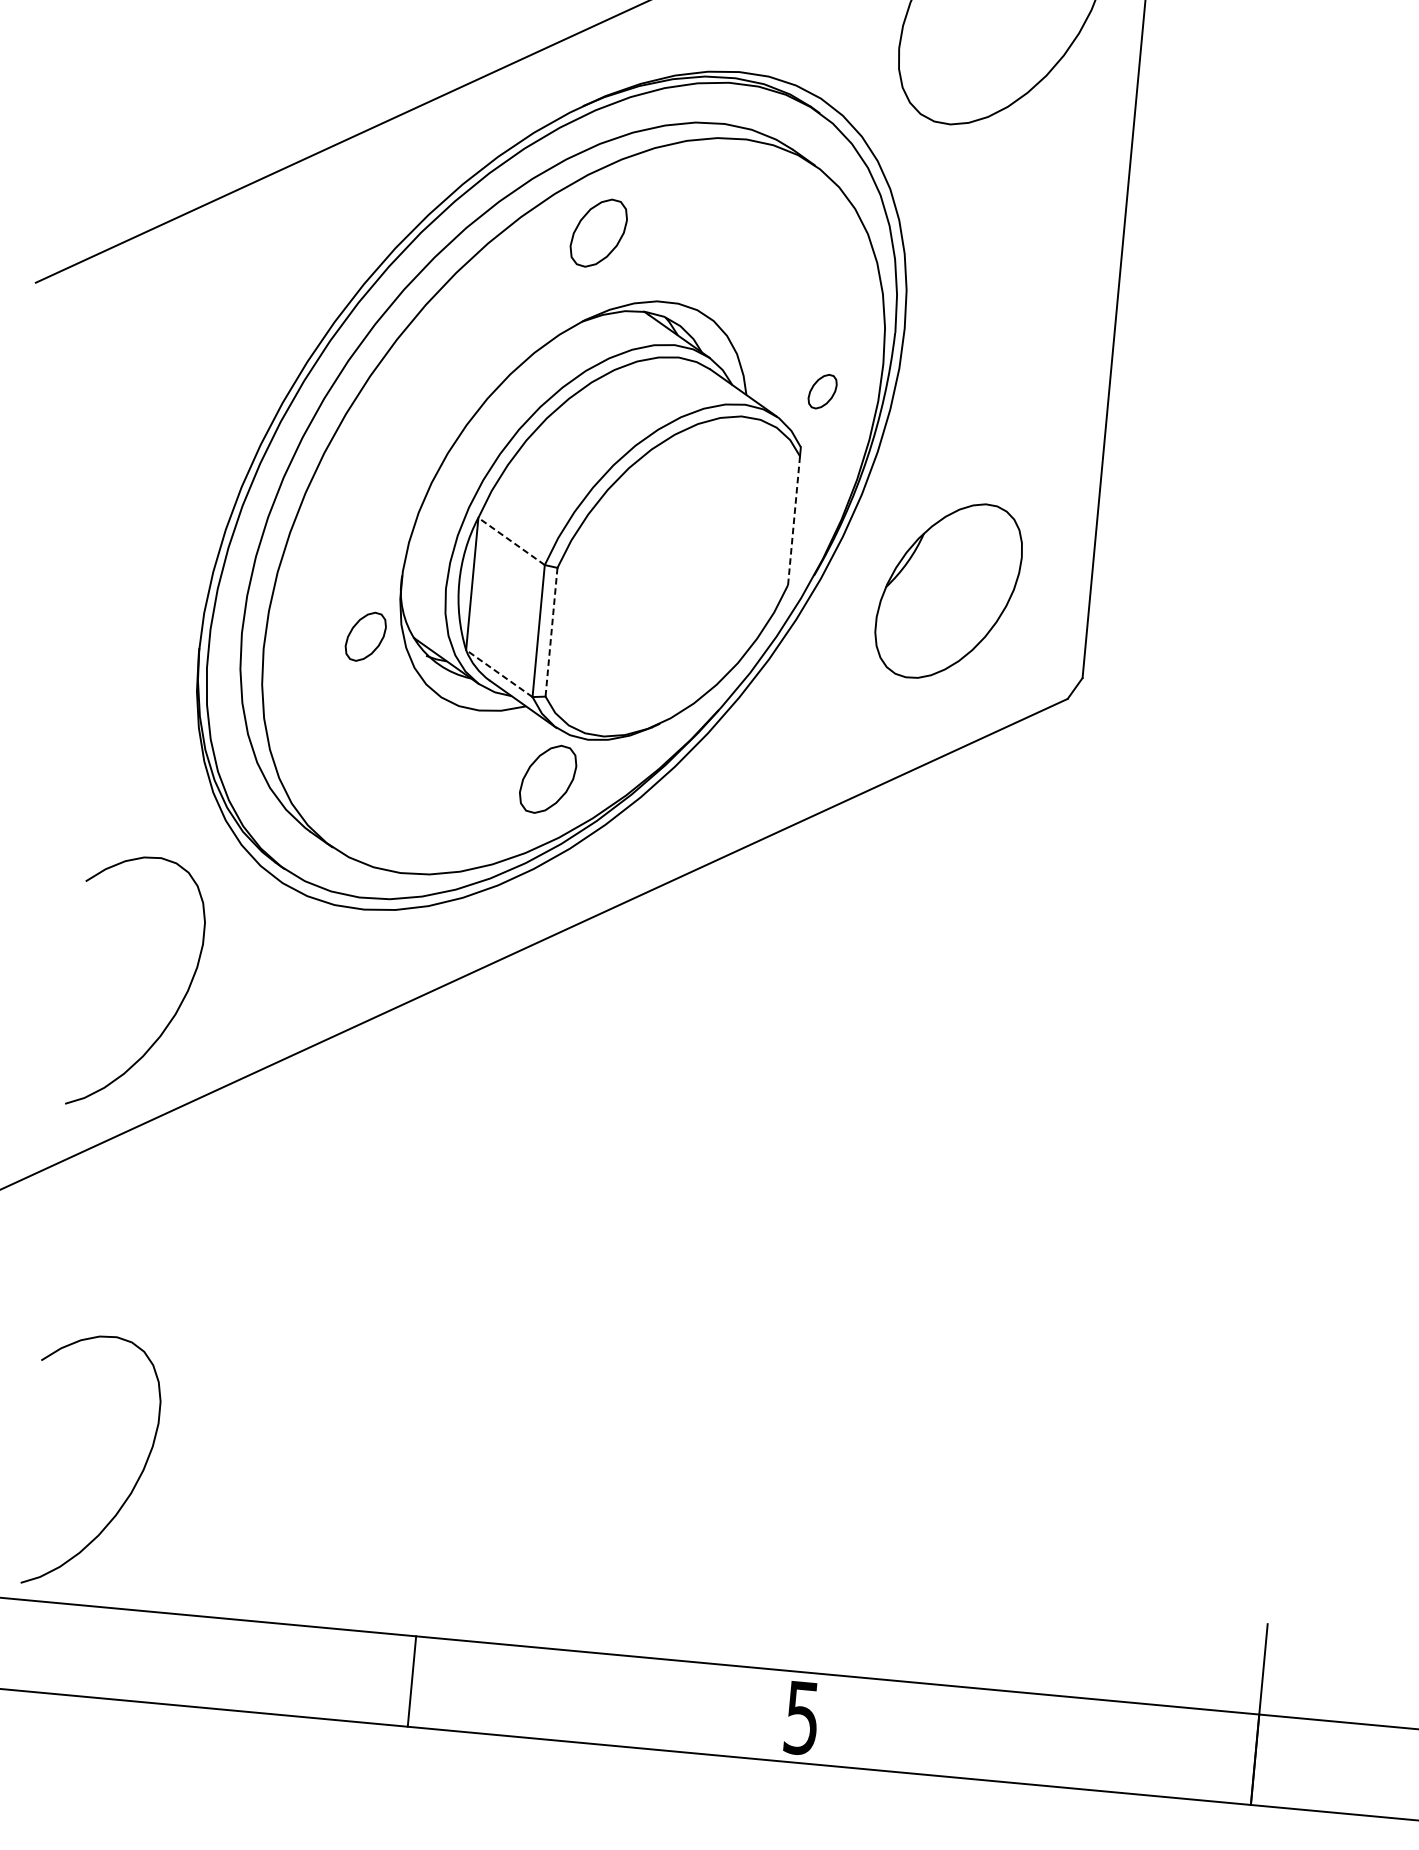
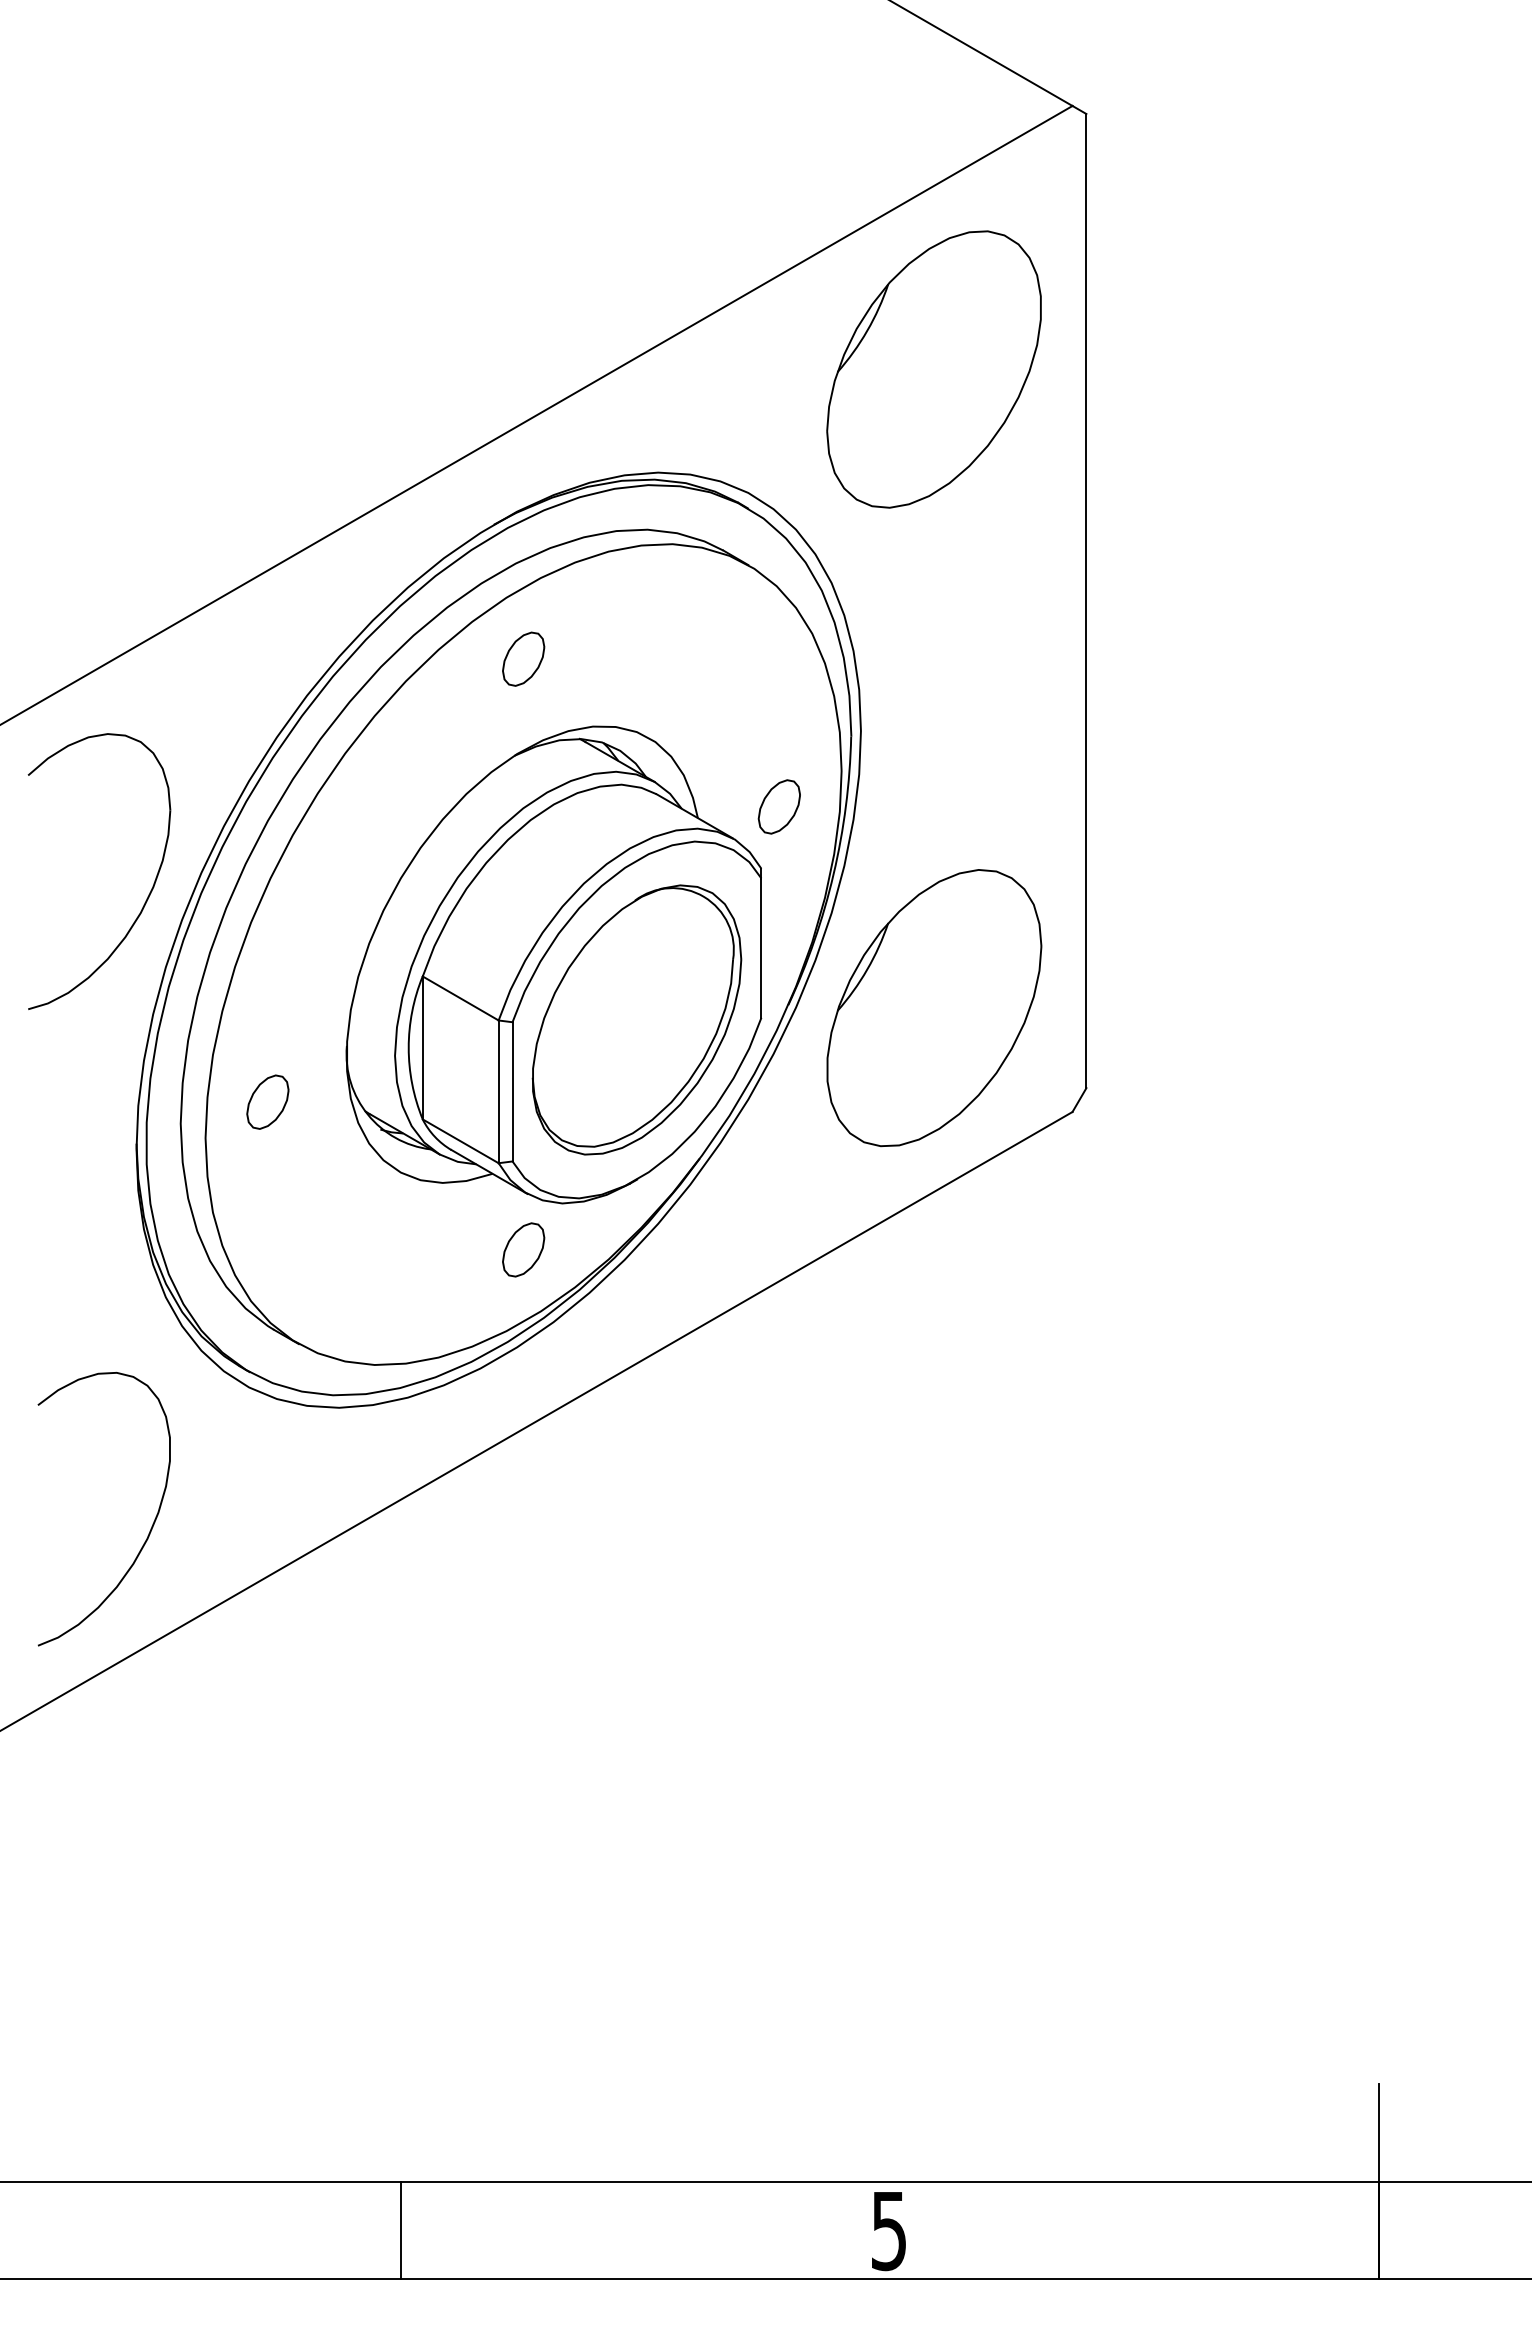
part: (598, 232) -> (523, 658), size x0.71
part: (821, 391) -> (778, 806), size x1.43
part: (230, 420) -> (147, 896), added
line: (794, 521) -> (761, 948), dashed -> solid
line: (511, 541) -> (460, 998), dashed -> solid
part: (672, 575) -> (636, 1019), added
part: (948, 591) -> (934, 1008), size x1.43
line: (551, 631) -> (512, 1091), dashed -> solid
part: (365, 636) -> (267, 1101), moved
line: (499, 673) -> (460, 1141), dashed -> solid
part: (548, 779) -> (523, 1249), size x0.71
curve: (134, 1484) -> (150, 2046), removed
line: (412, 1681) -> (401, 2230), moved

